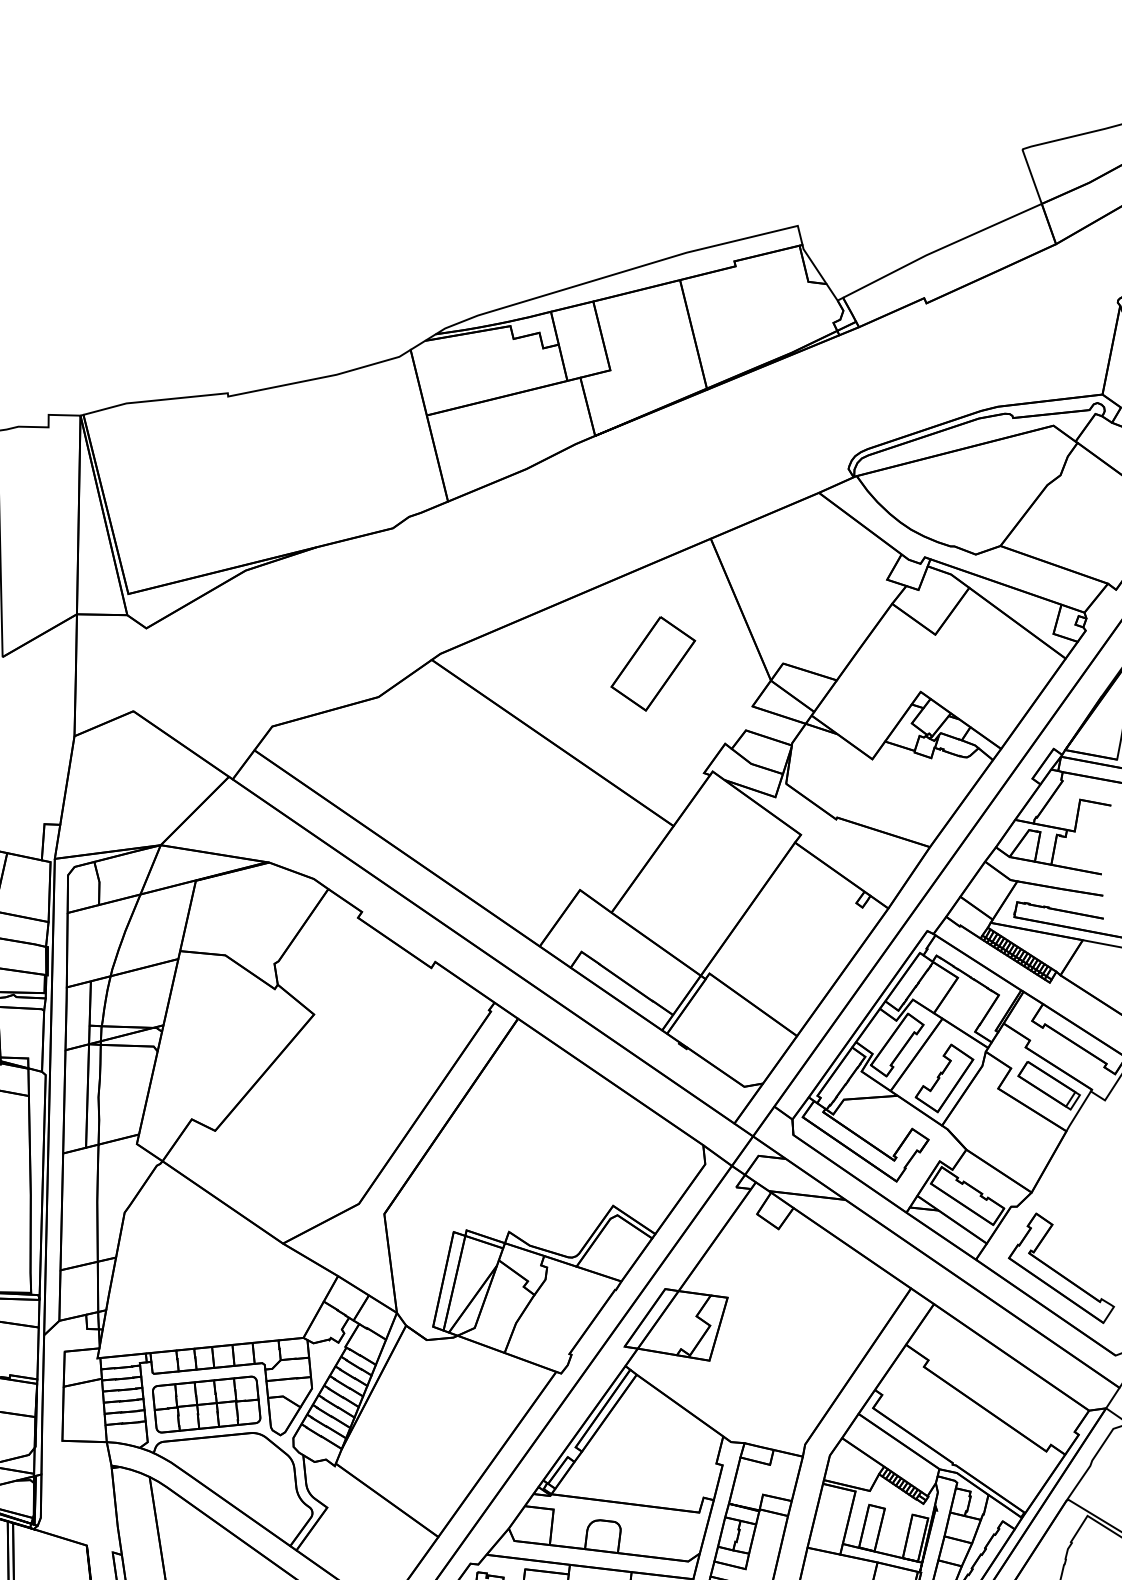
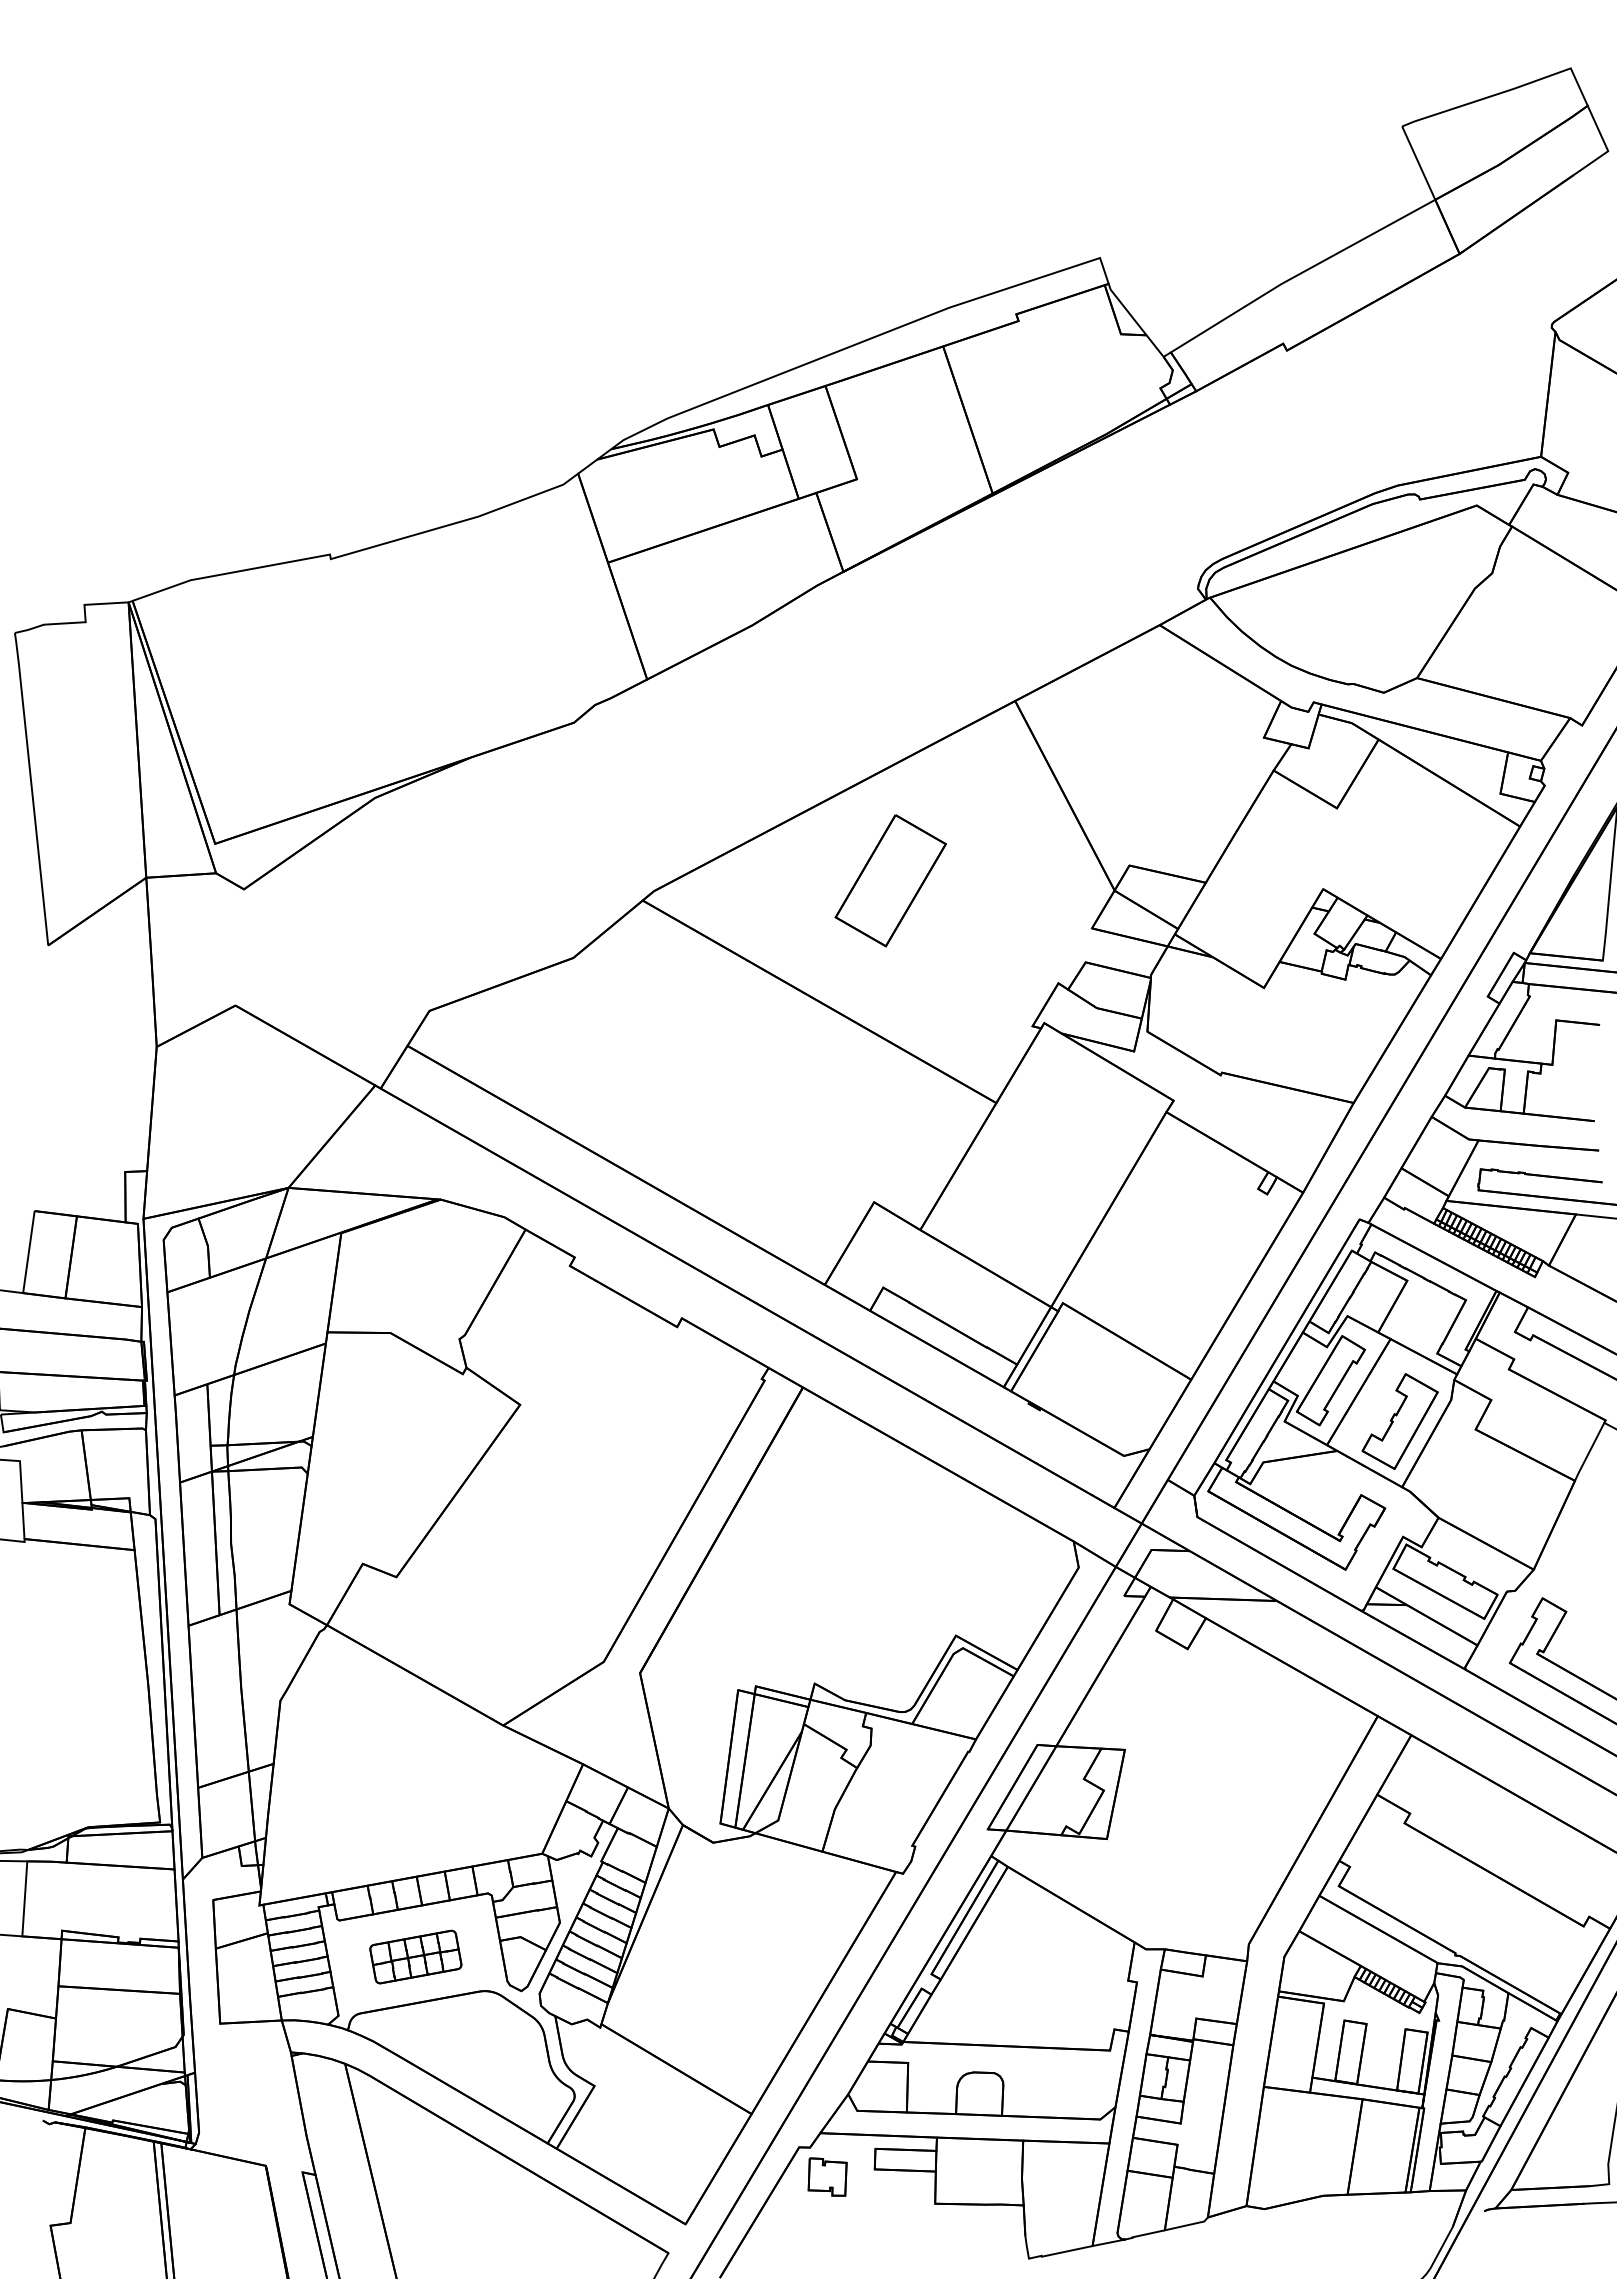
part: (653, 663) -> (890, 880), moved
part: (1048, 1085) -> (1545, 1419), removed
part: (206, 1404) -> (415, 1956), size x0.6

